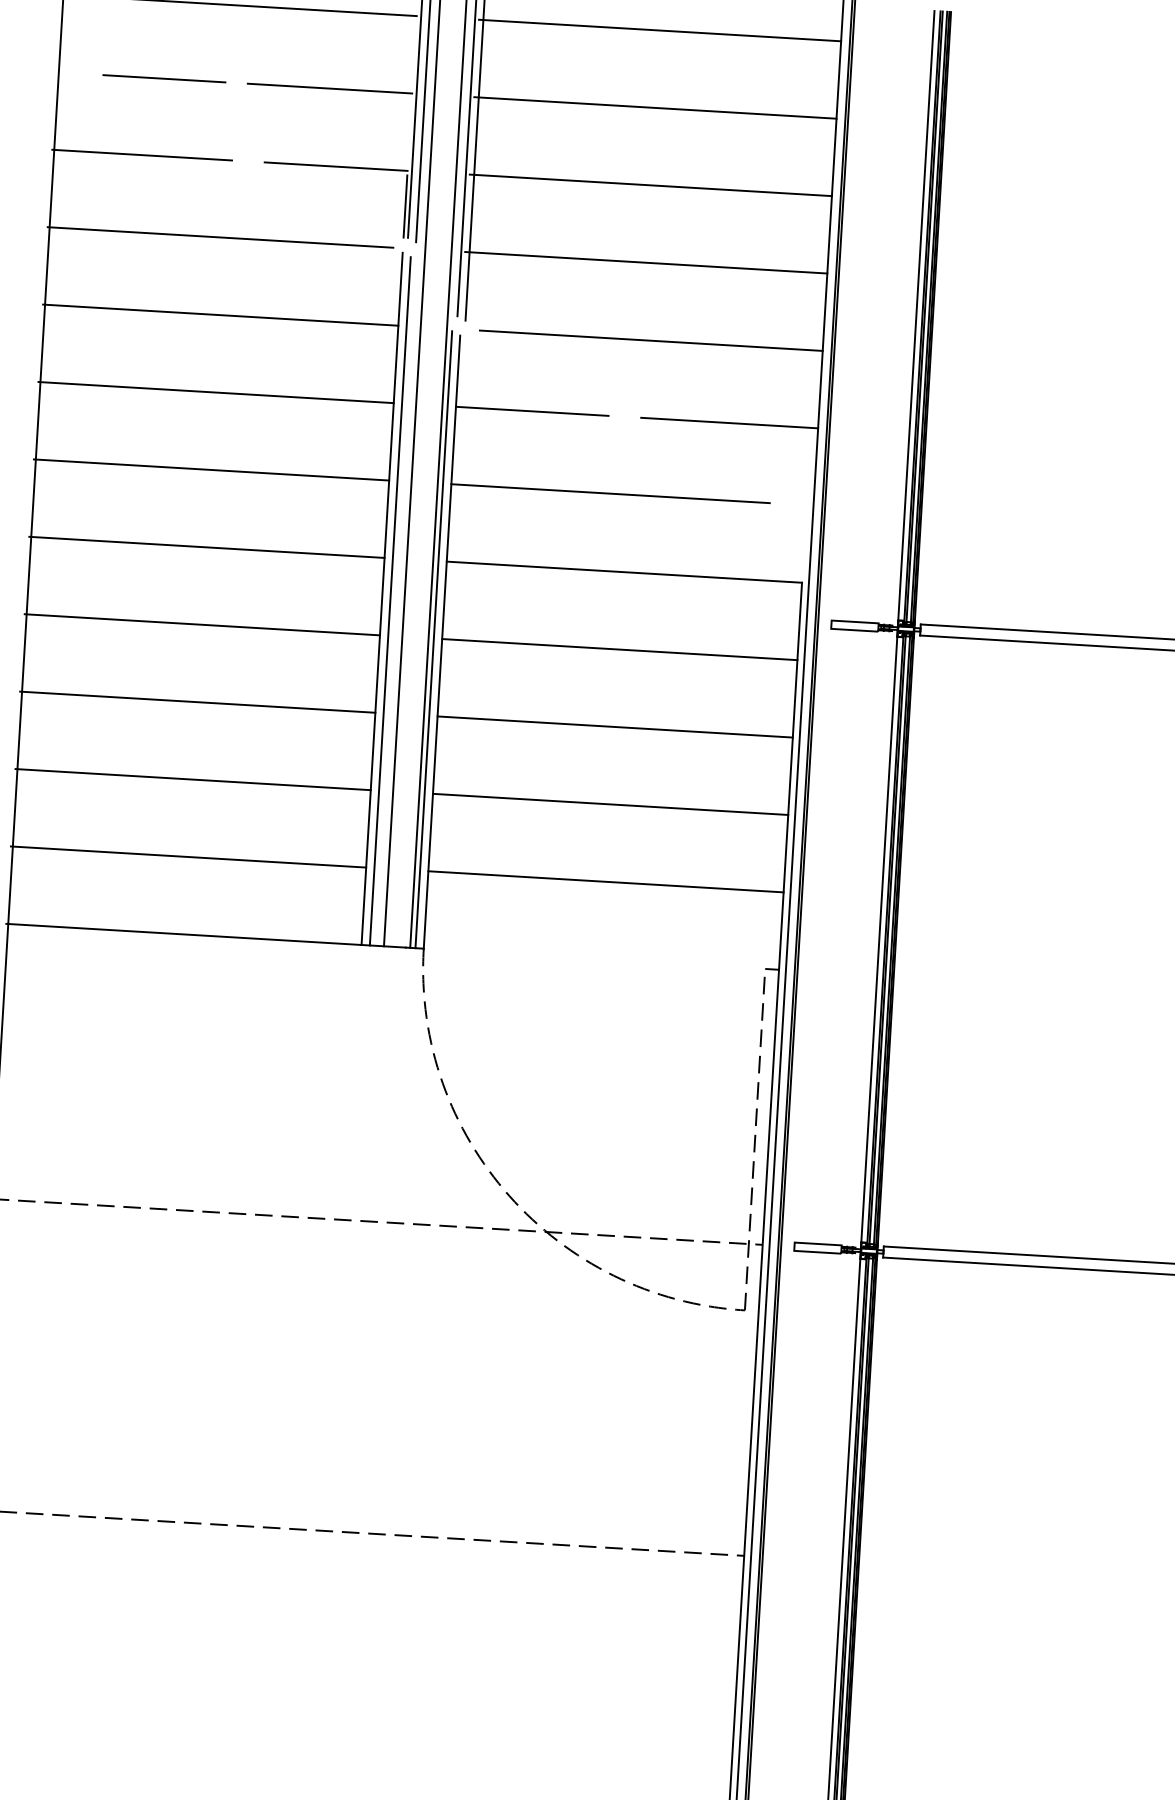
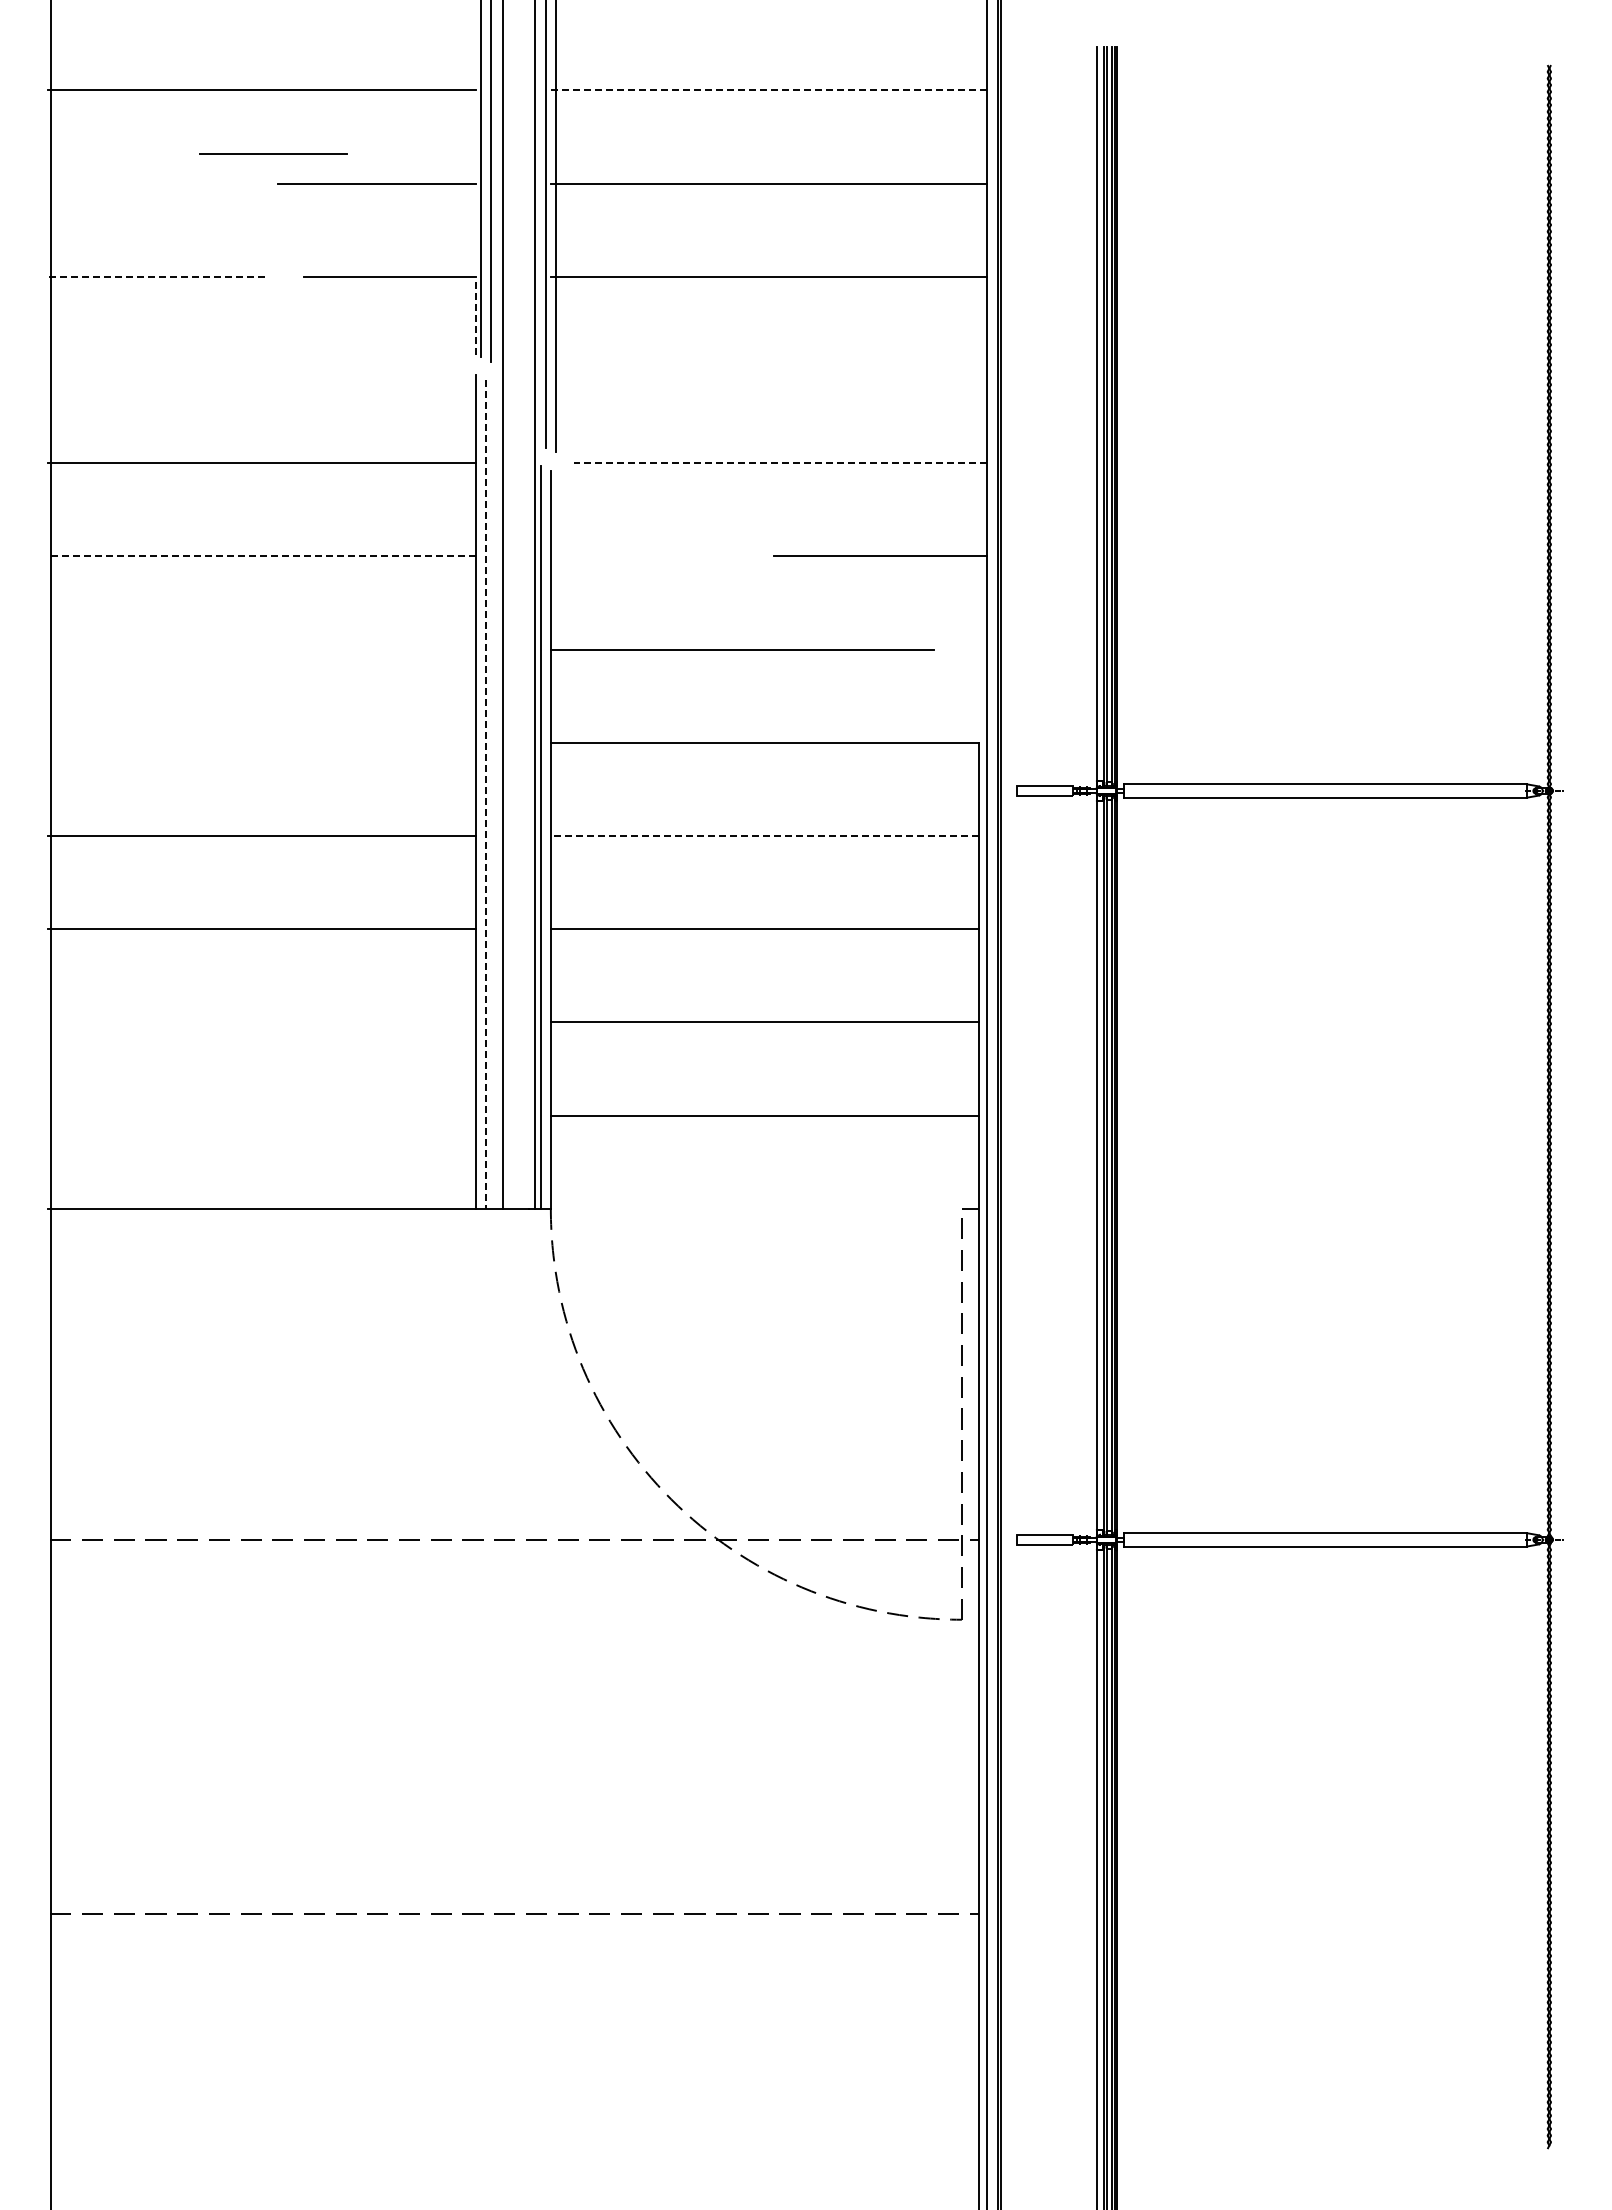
line: (659, 30) -> (768, 90), solid -> dashed
line: (164, 78) -> (273, 153), moved
line: (141, 154) -> (155, 276), solid -> dashed
line: (405, 207) -> (475, 320), solid -> dashed
line: (220, 237) -> (256, 369), removed
line: (645, 262) -> (768, 369), removed
line: (651, 341) -> (780, 463), solid -> dashed
line: (216, 392) -> (262, 556), solid -> dashed
line: (532, 411) -> (642, 556), removed
line: (211, 469) -> (261, 649), removed
line: (206, 547) -> (261, 742), removed
line: (389, 601) -> (485, 794), solid -> dashed
line: (619, 649) -> (764, 835), solid -> dashed
line: (192, 779) -> (261, 1022), removed
line: (188, 856) -> (261, 1115), removed

